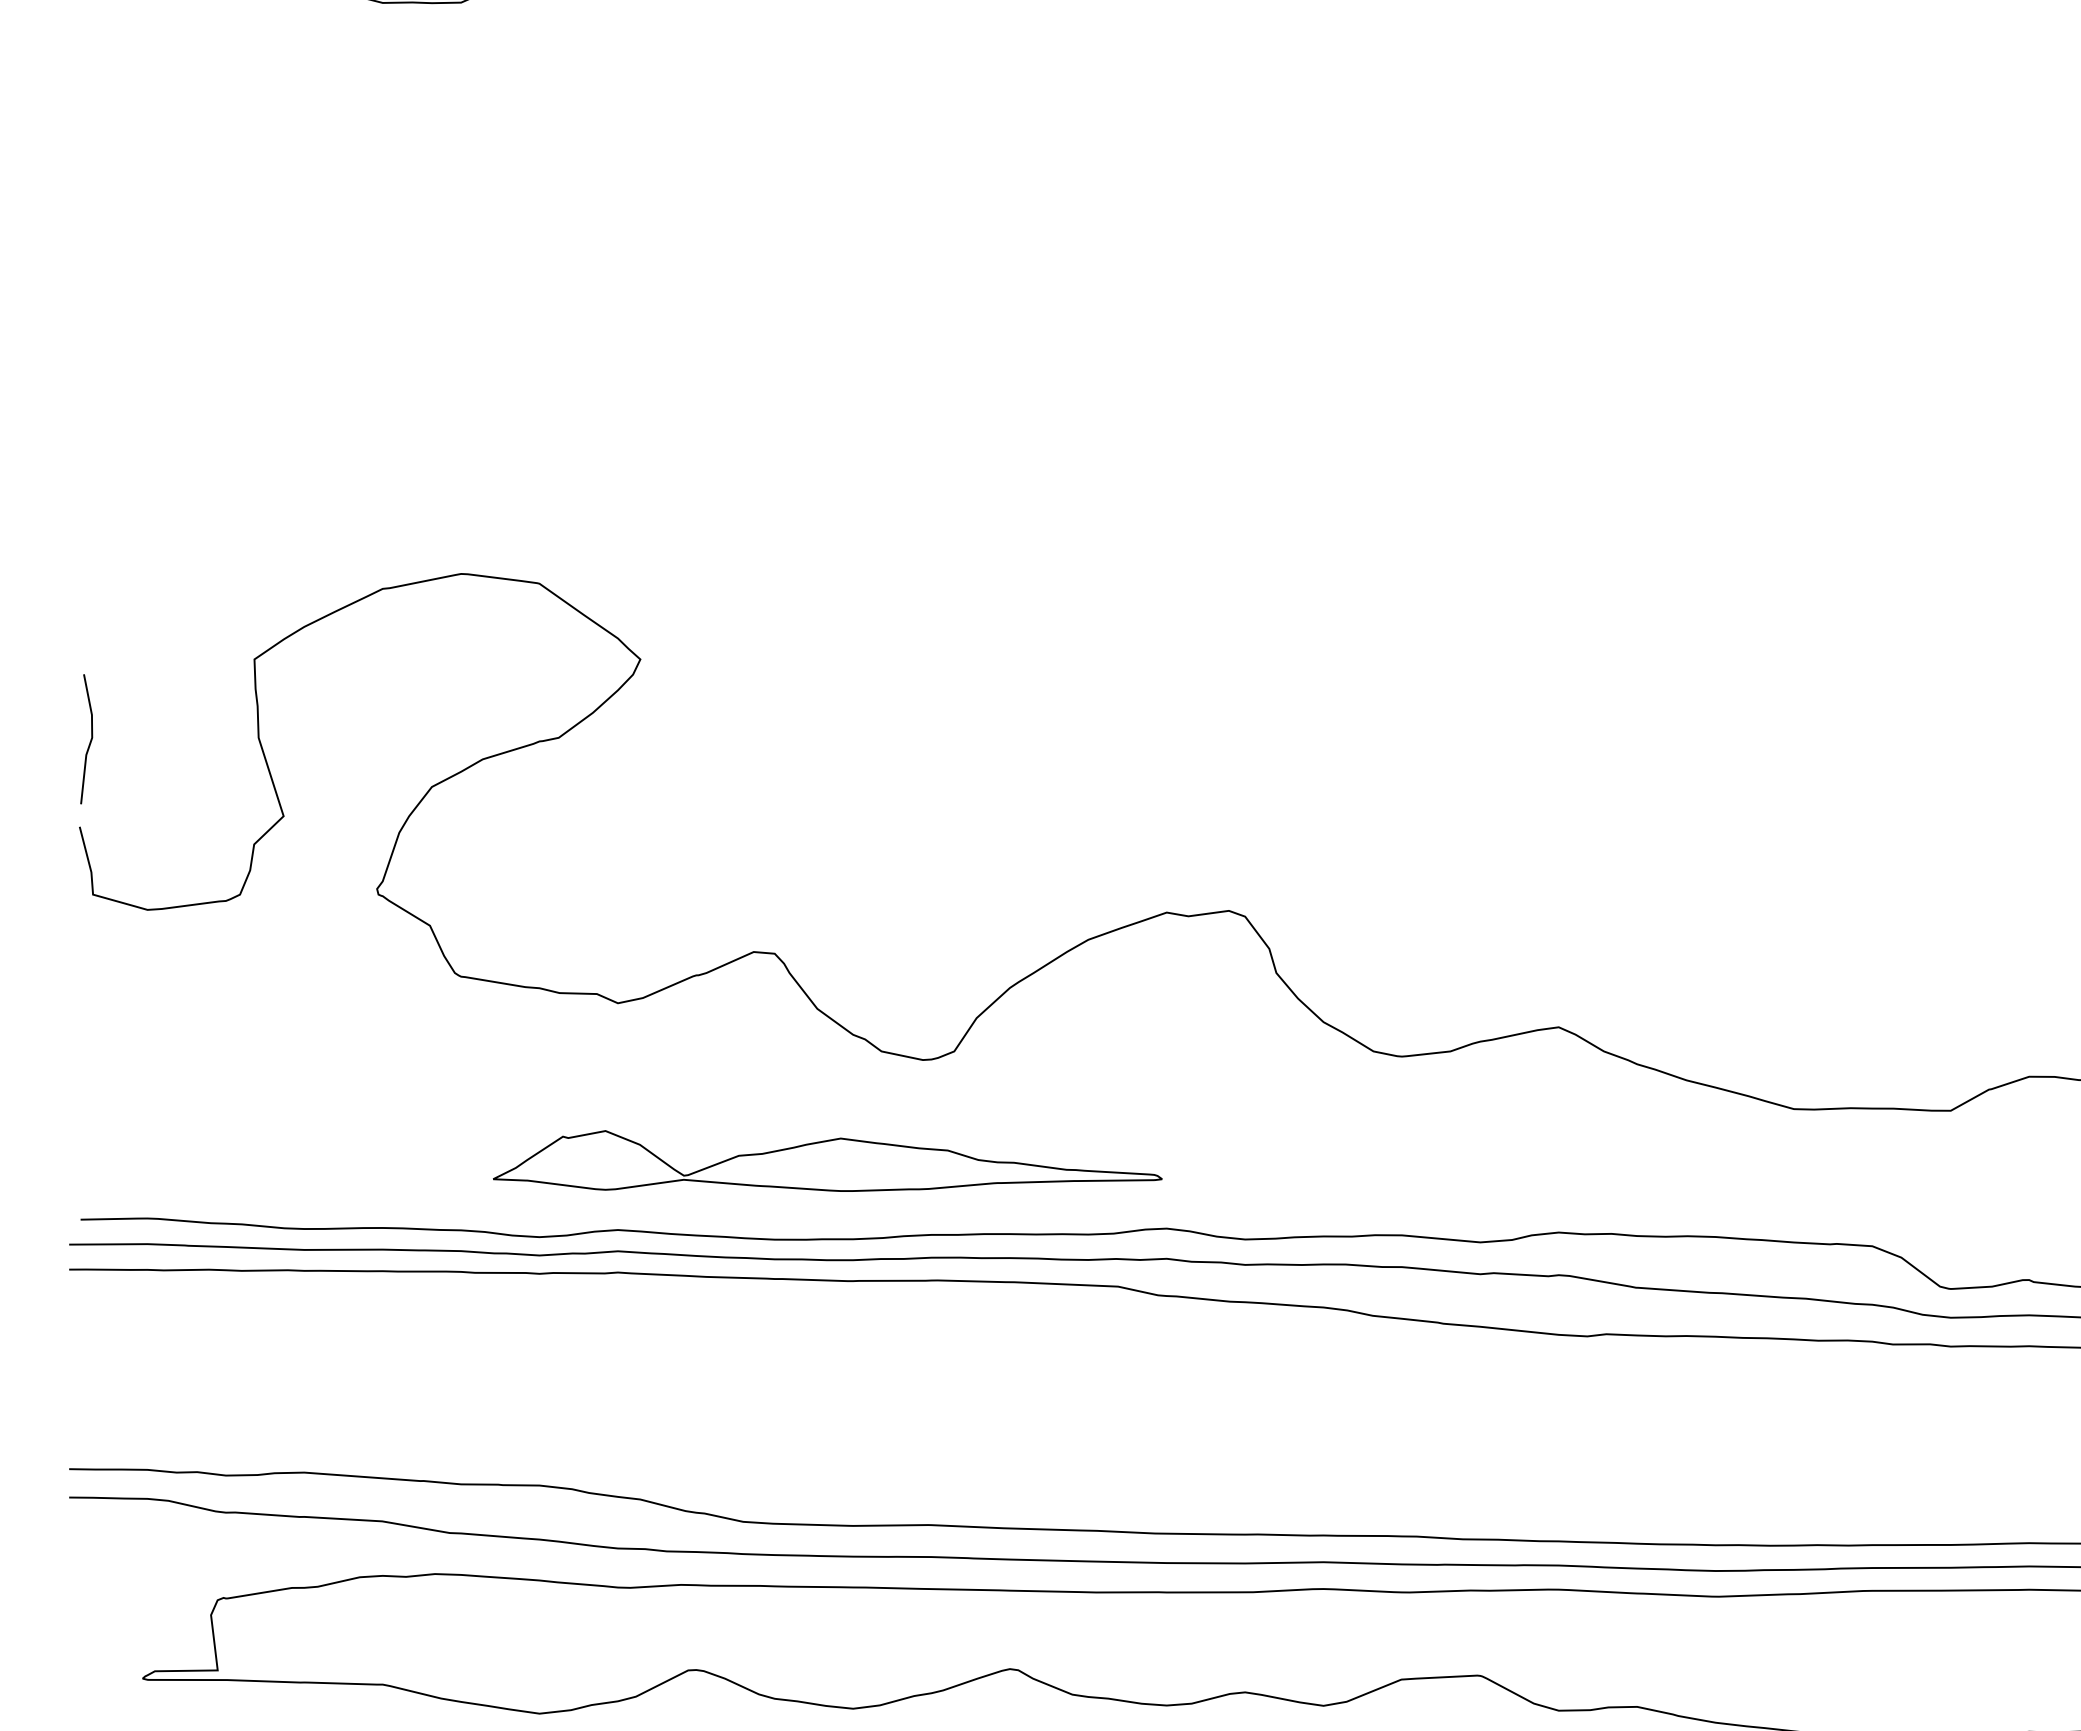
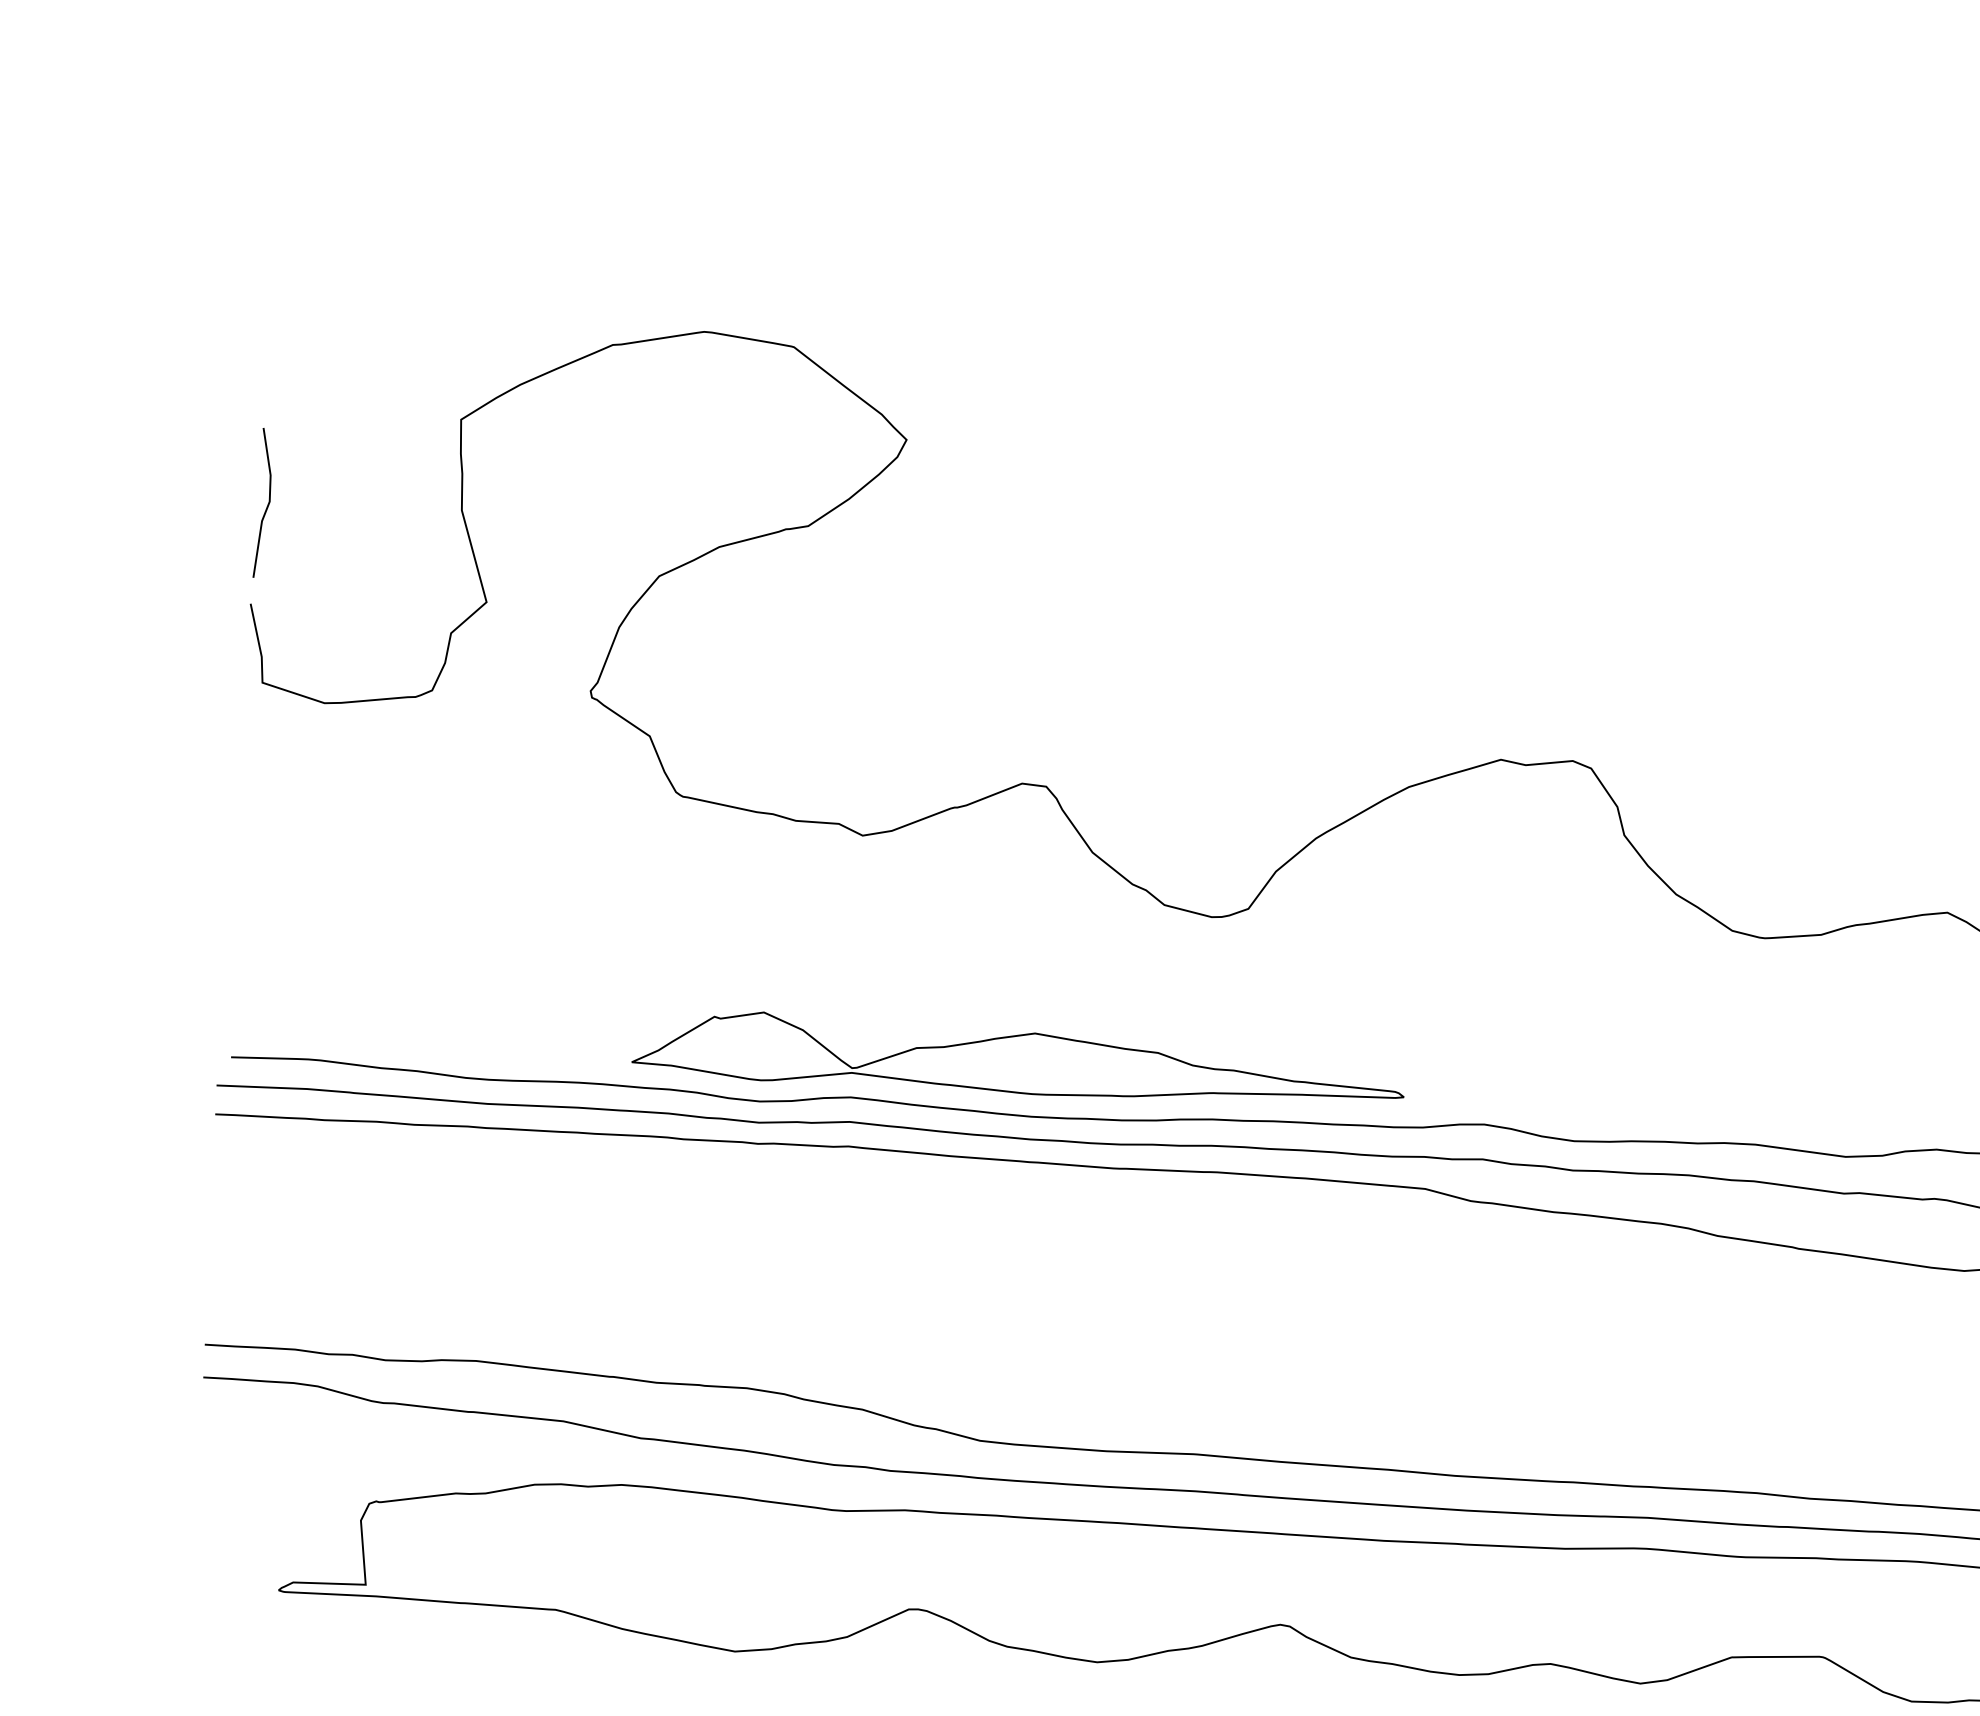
part: (827, 1160) -> (1018, 1058), moved

